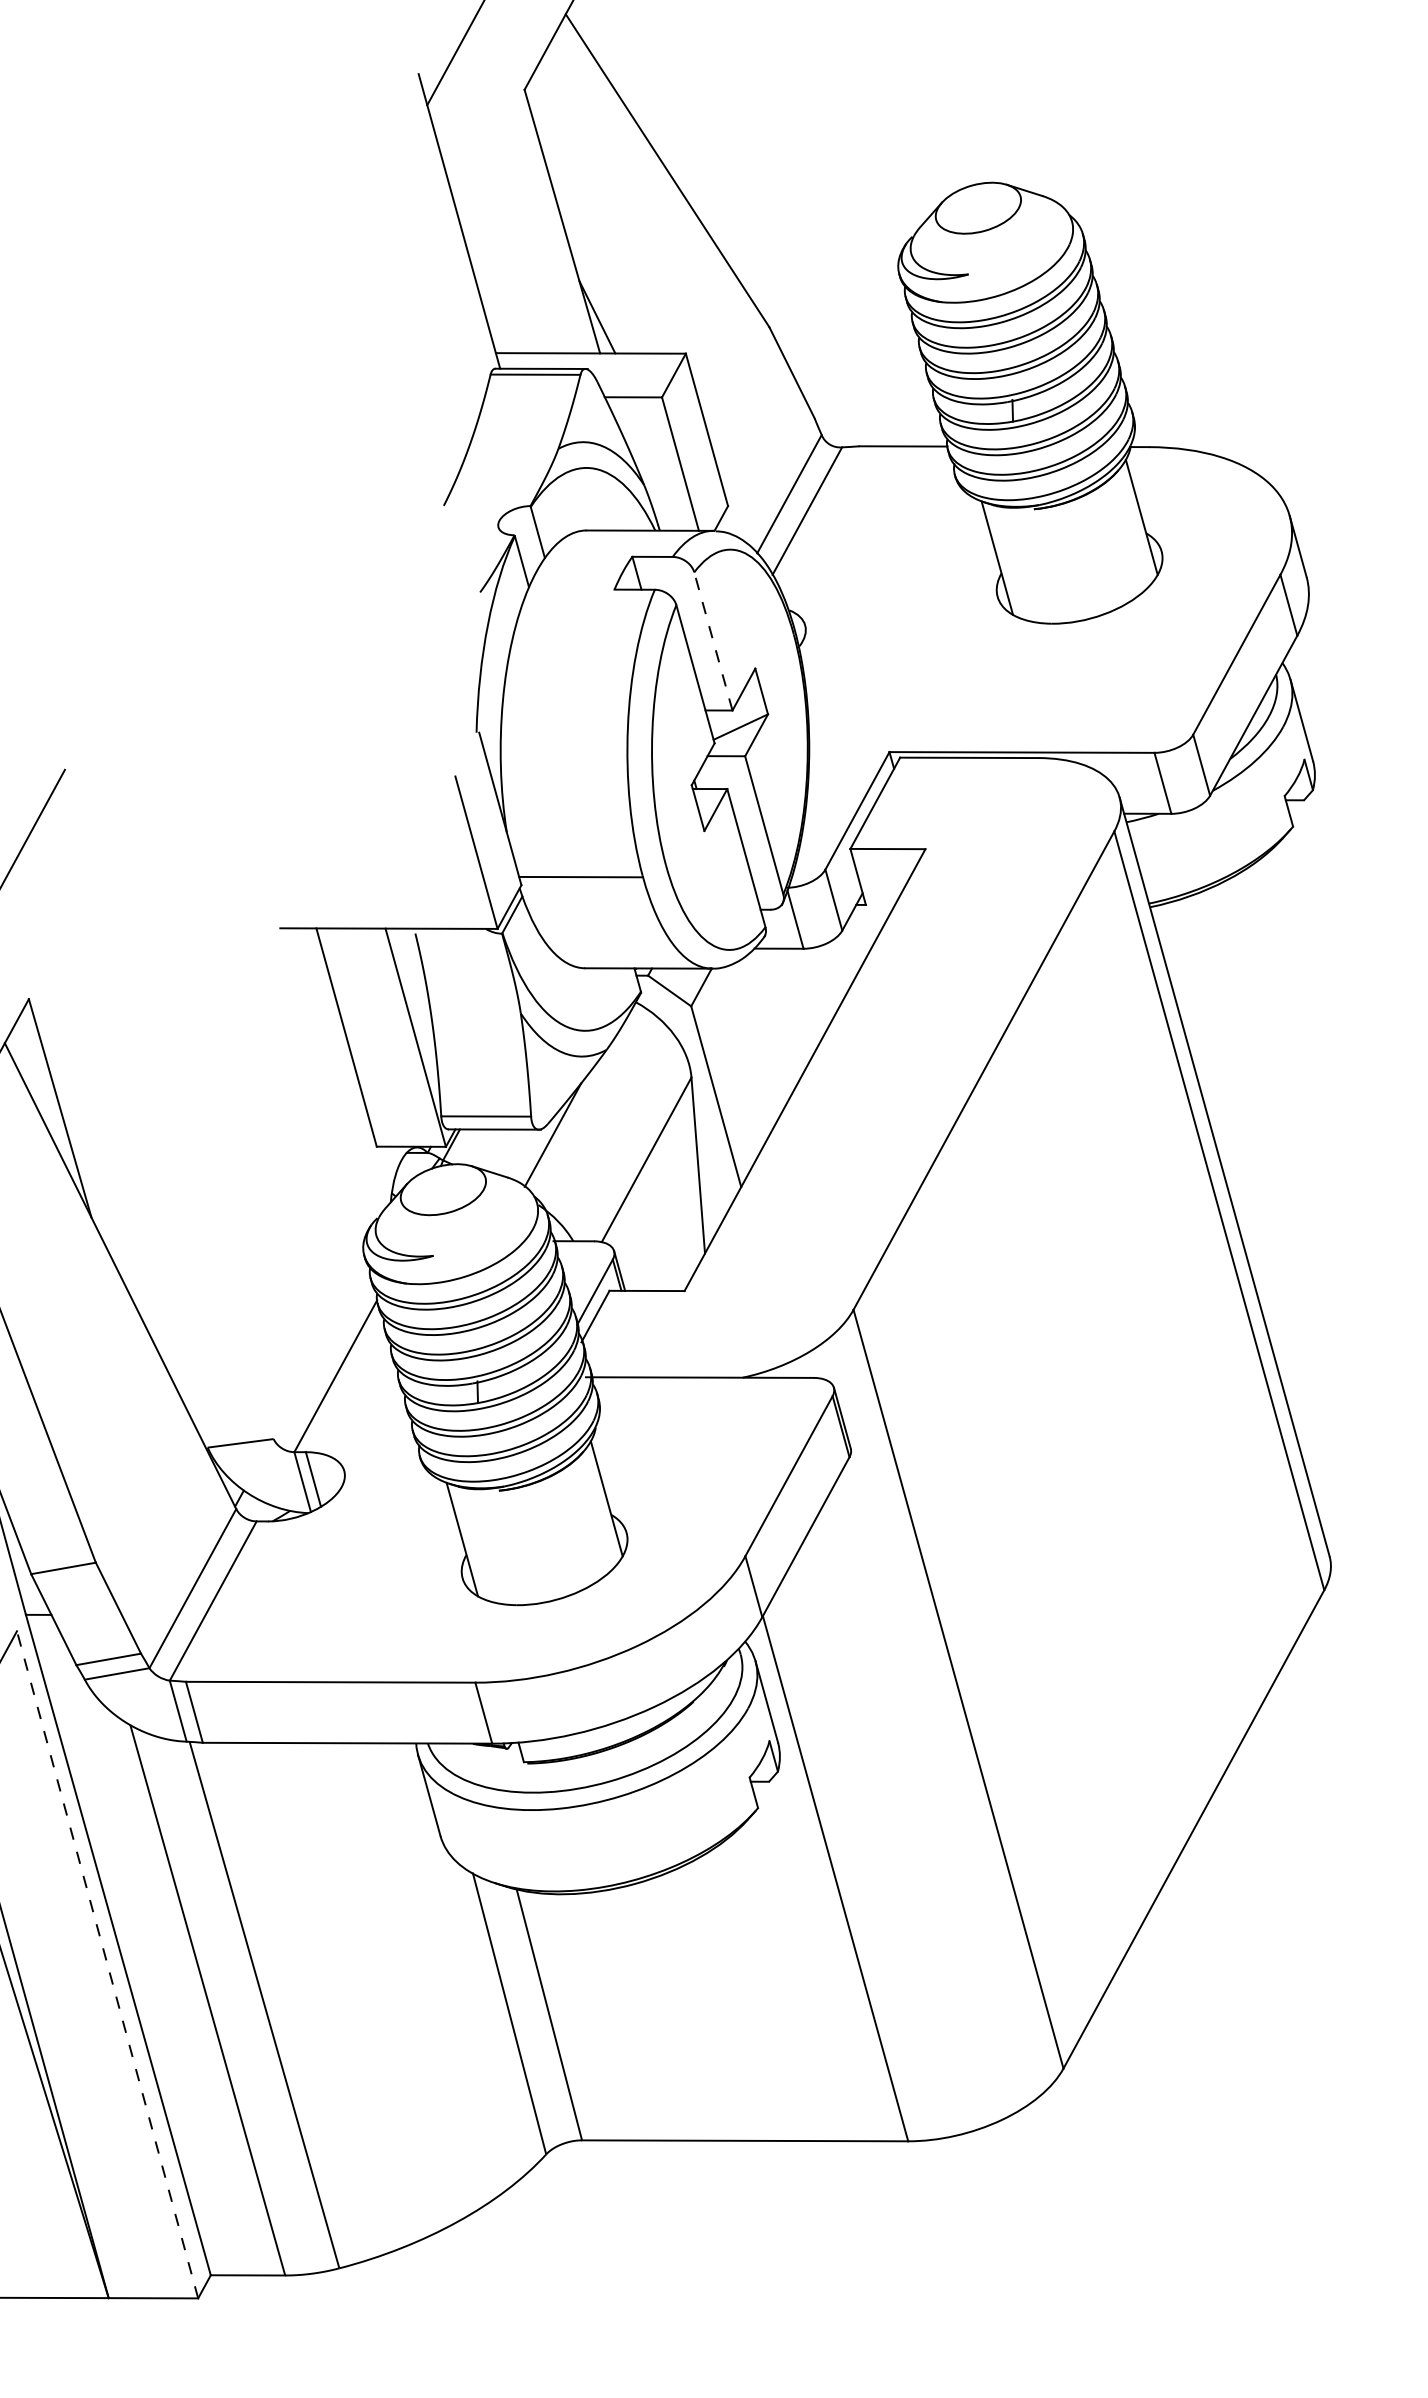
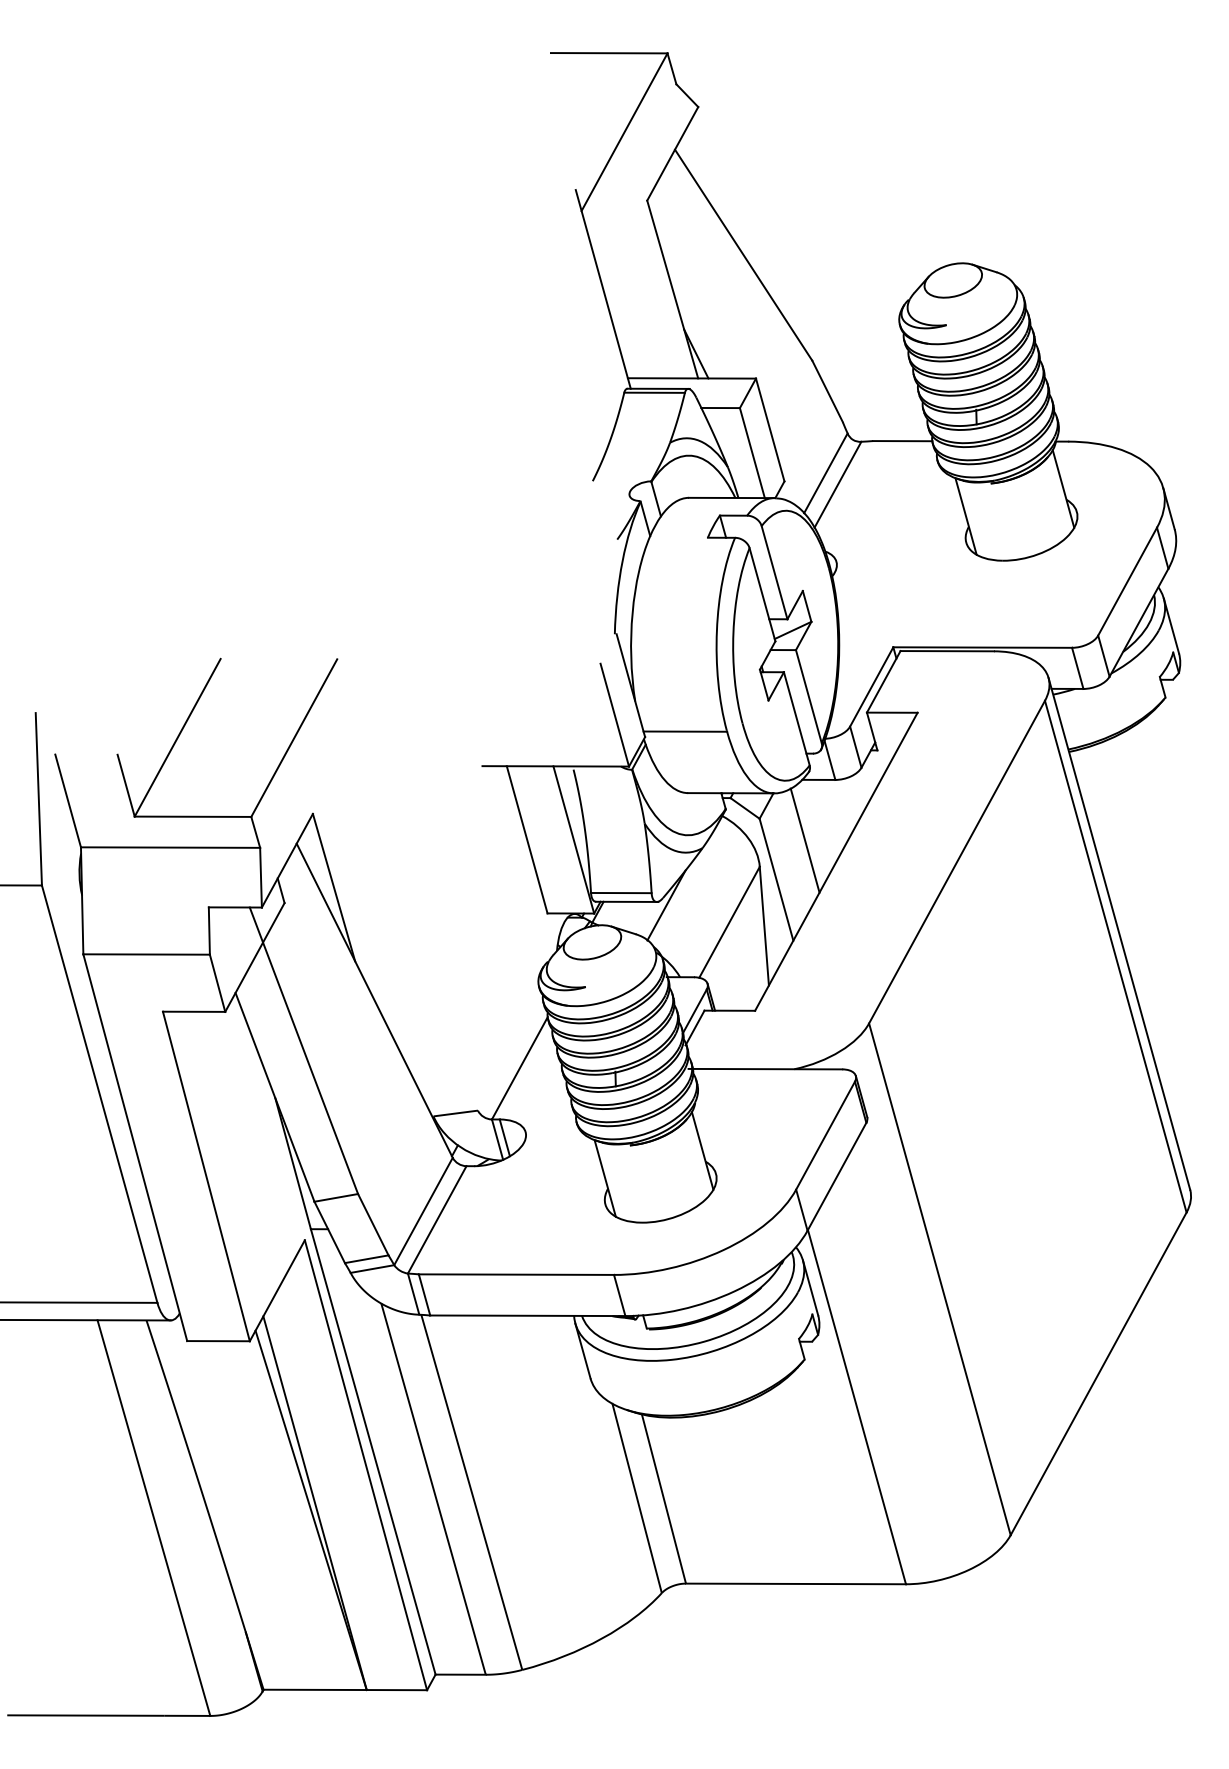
line: (713, 641) -> (774, 572), dashed -> solid
line: (757, 1038) -> (804, 840), added
line: (106, 1963) -> (365, 1464), dashed -> solid

